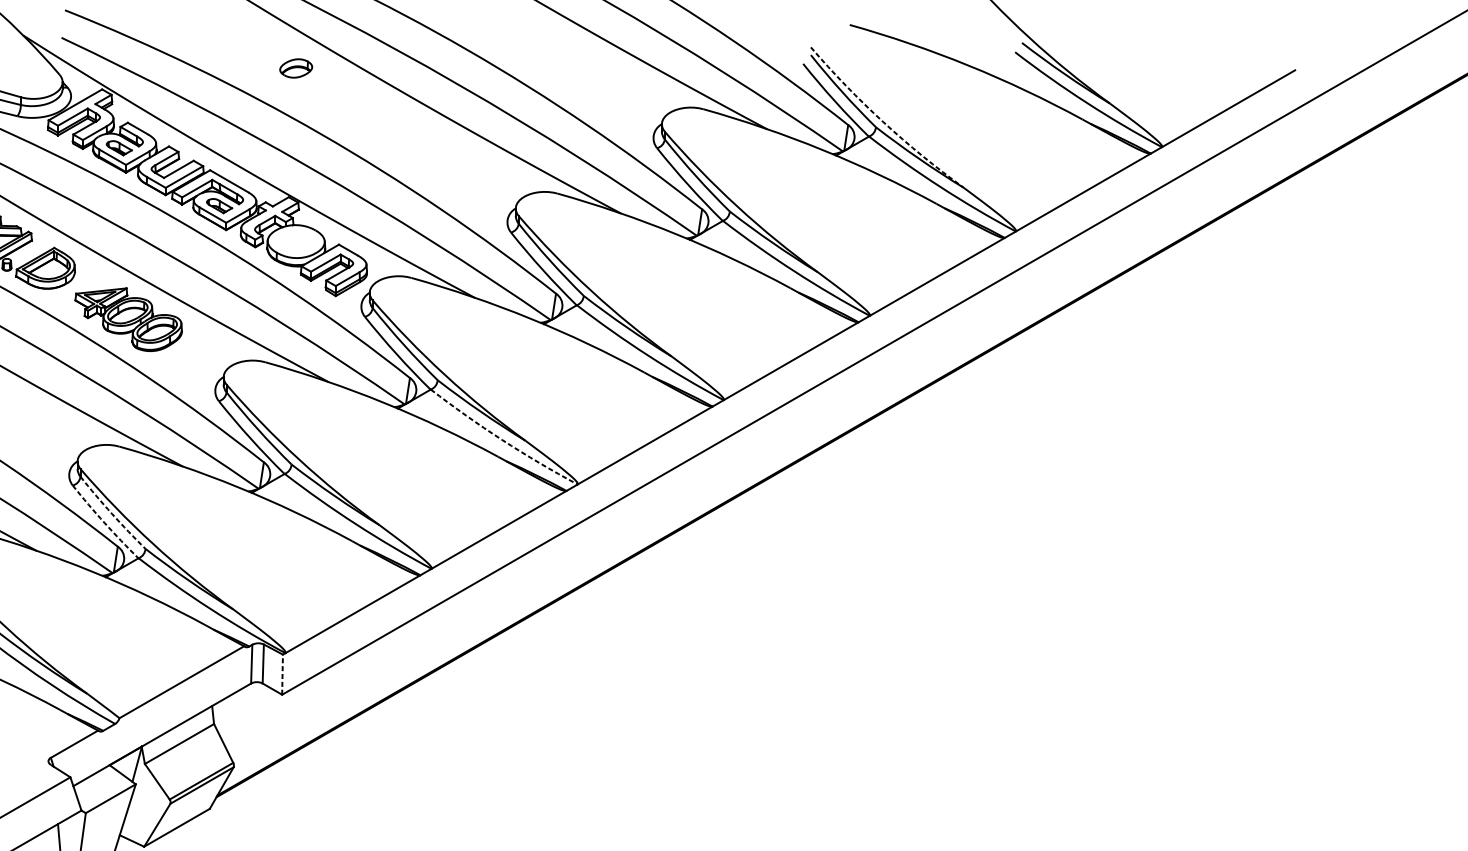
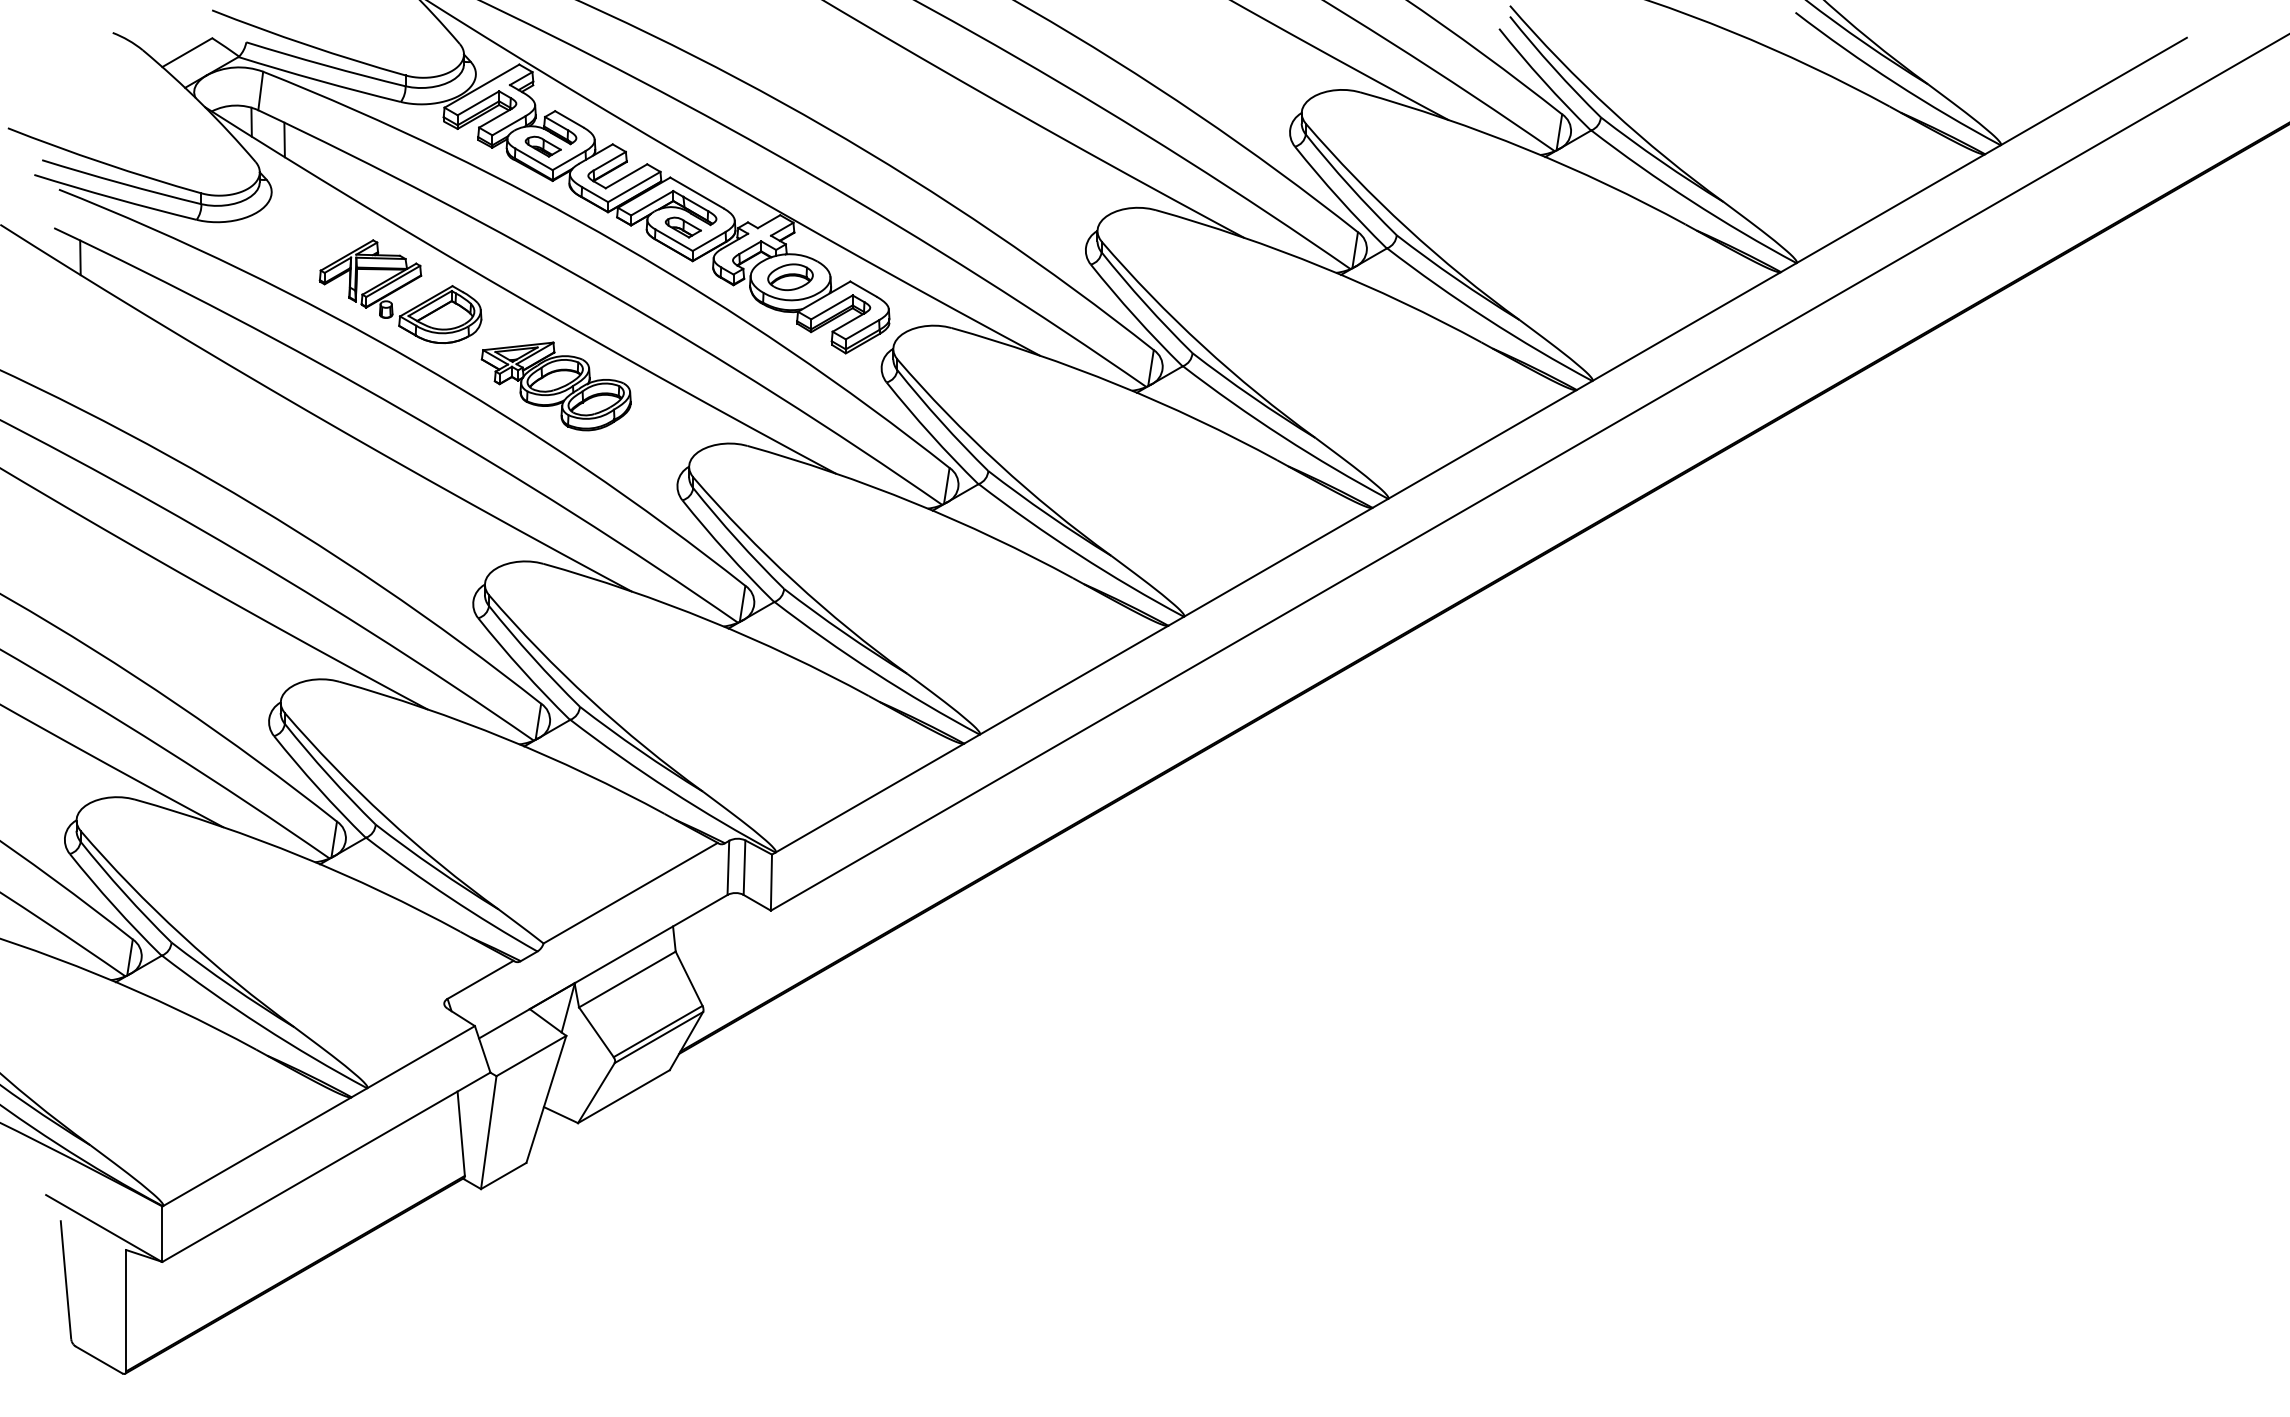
part: (296, 68) -> (790, 277), moved
arc: (883, 122) -> (1611, 110), dashed -> solid
arc: (502, 439) -> (1078, 554), dashed -> solid
arc: (111, 513) -> (532, 657), dashed -> solid
arc: (104, 522) -> (522, 670), dashed -> solid
line: (282, 674) -> (771, 882), dashed -> solid

